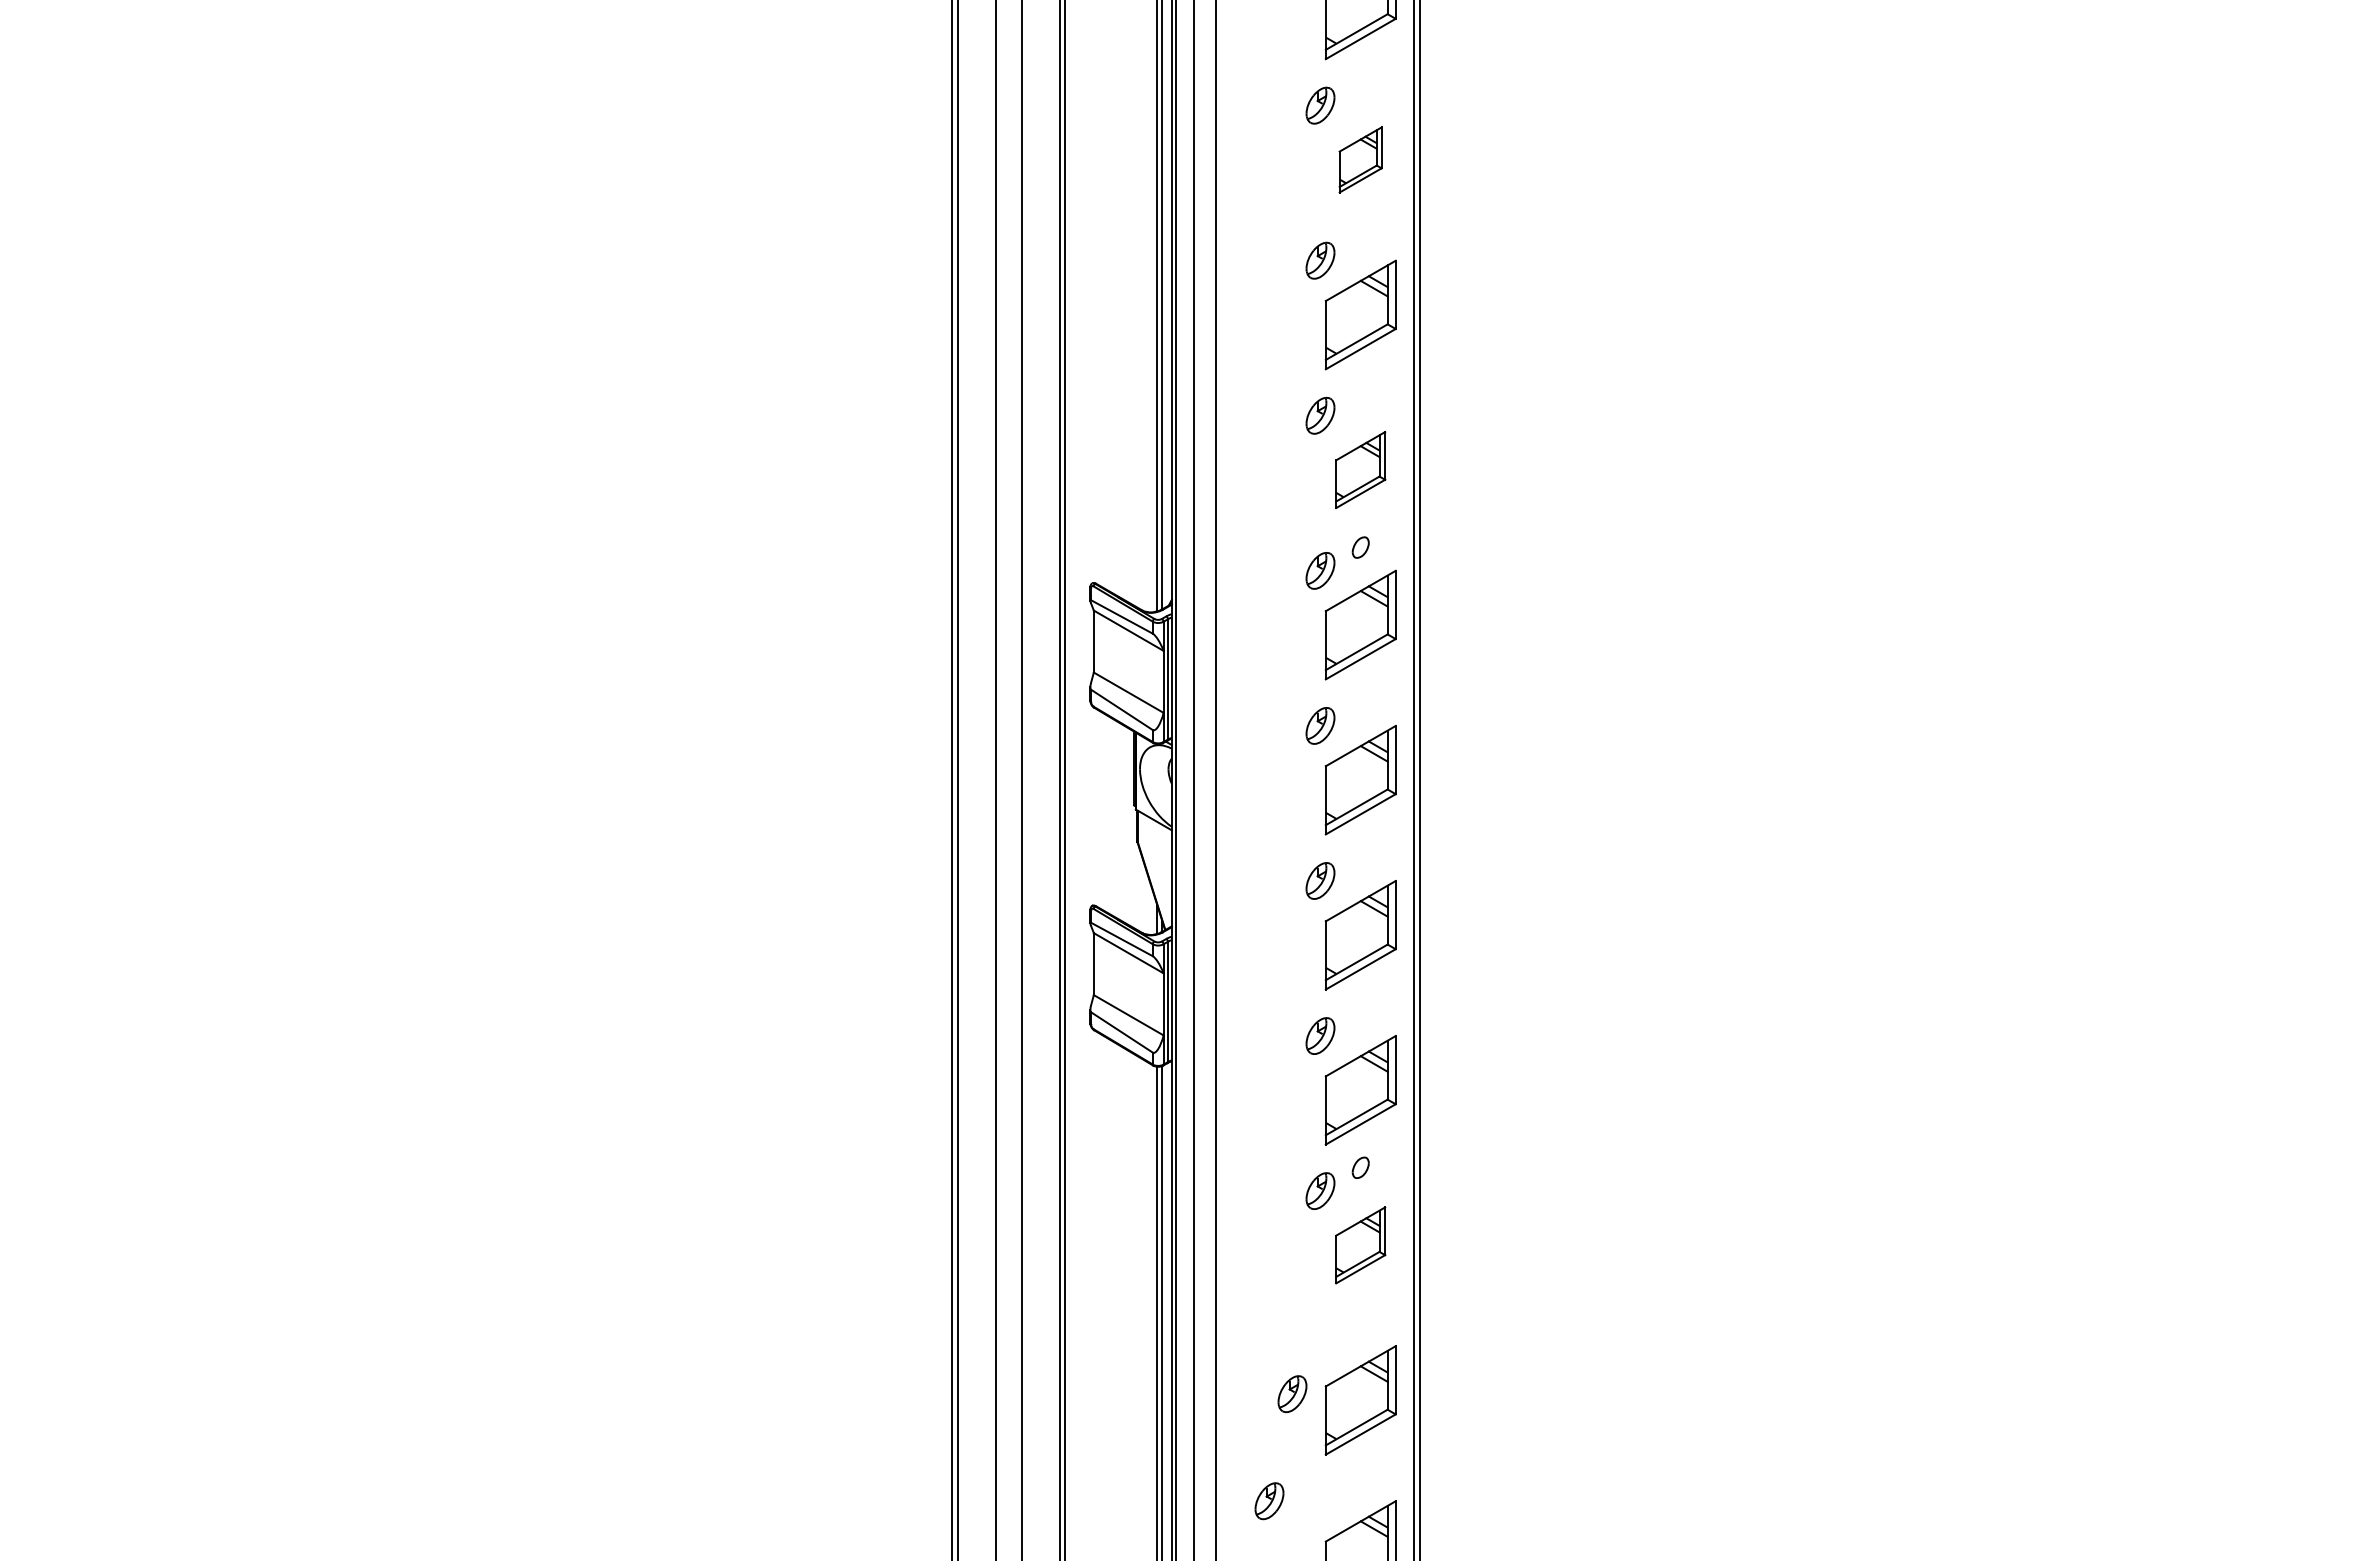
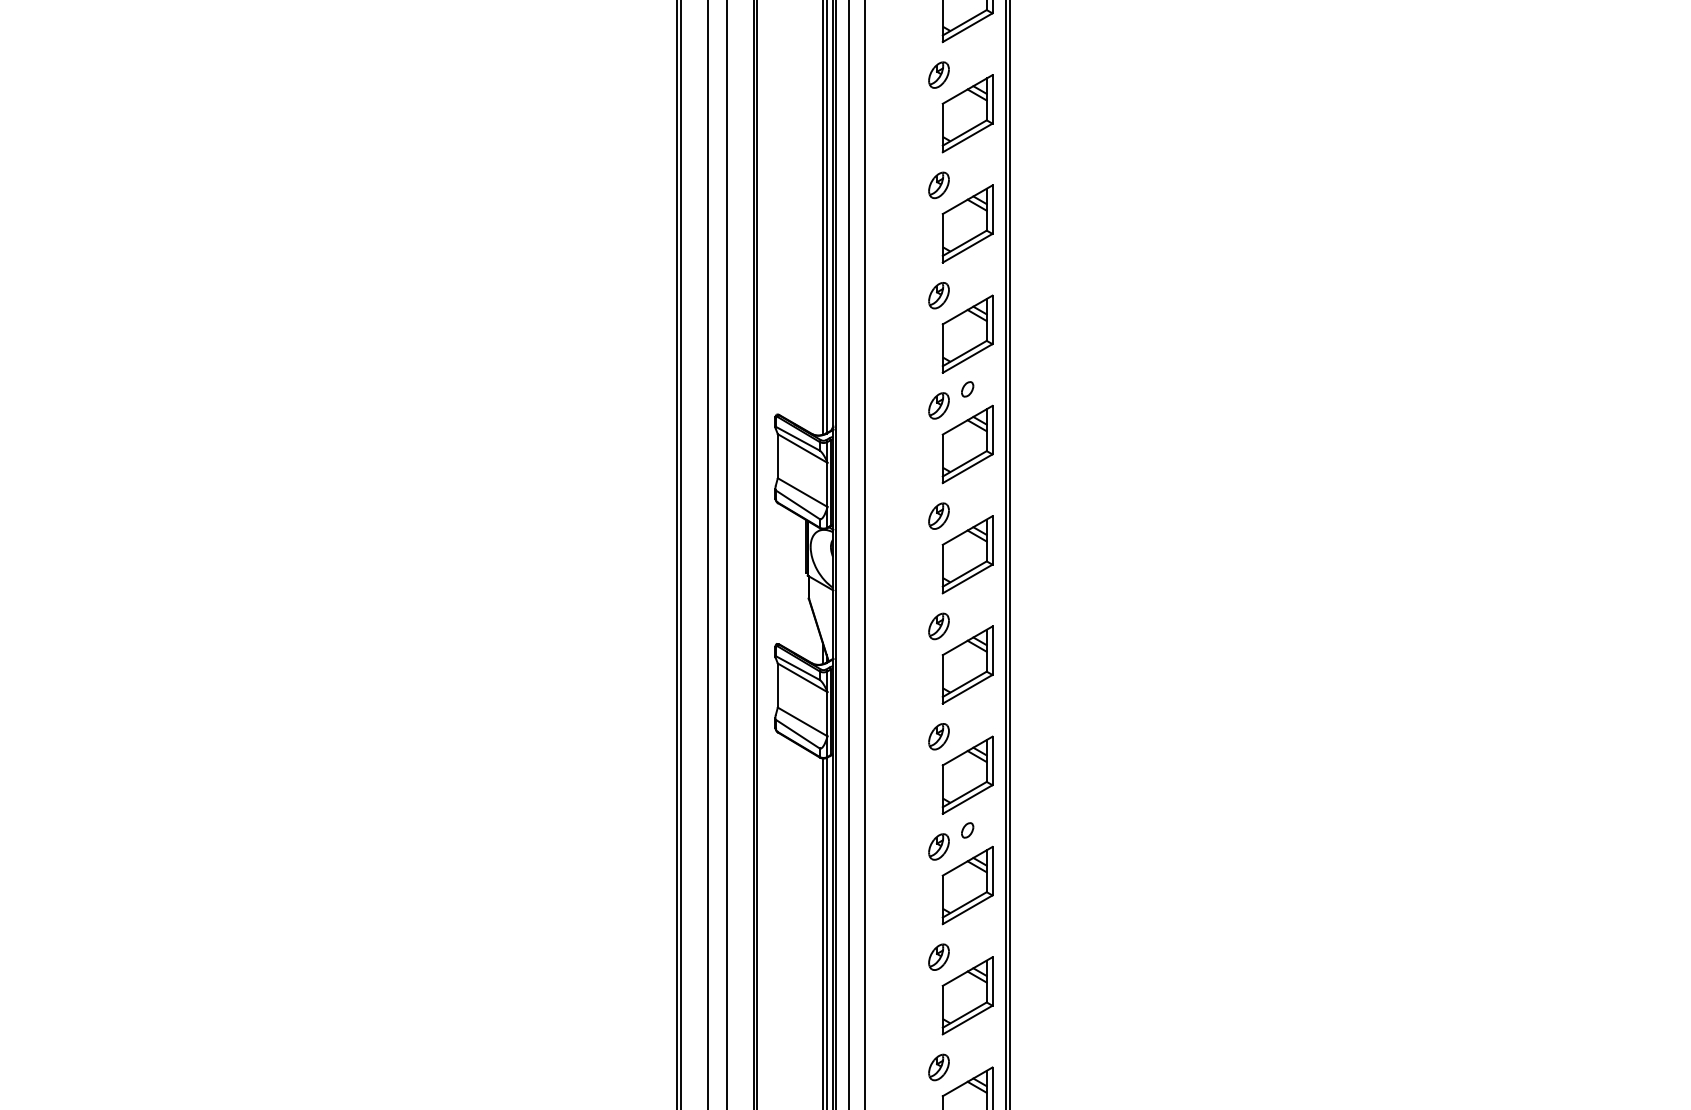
part: (1360, 159) -> (967, 113), size x1.67
part: (1360, 469) -> (967, 333), size x1.43
part: (1360, 1245) -> (967, 885), size x1.43
part: (1292, 1394) -> (939, 957), moved
part: (1269, 1501) -> (939, 1067), moved

